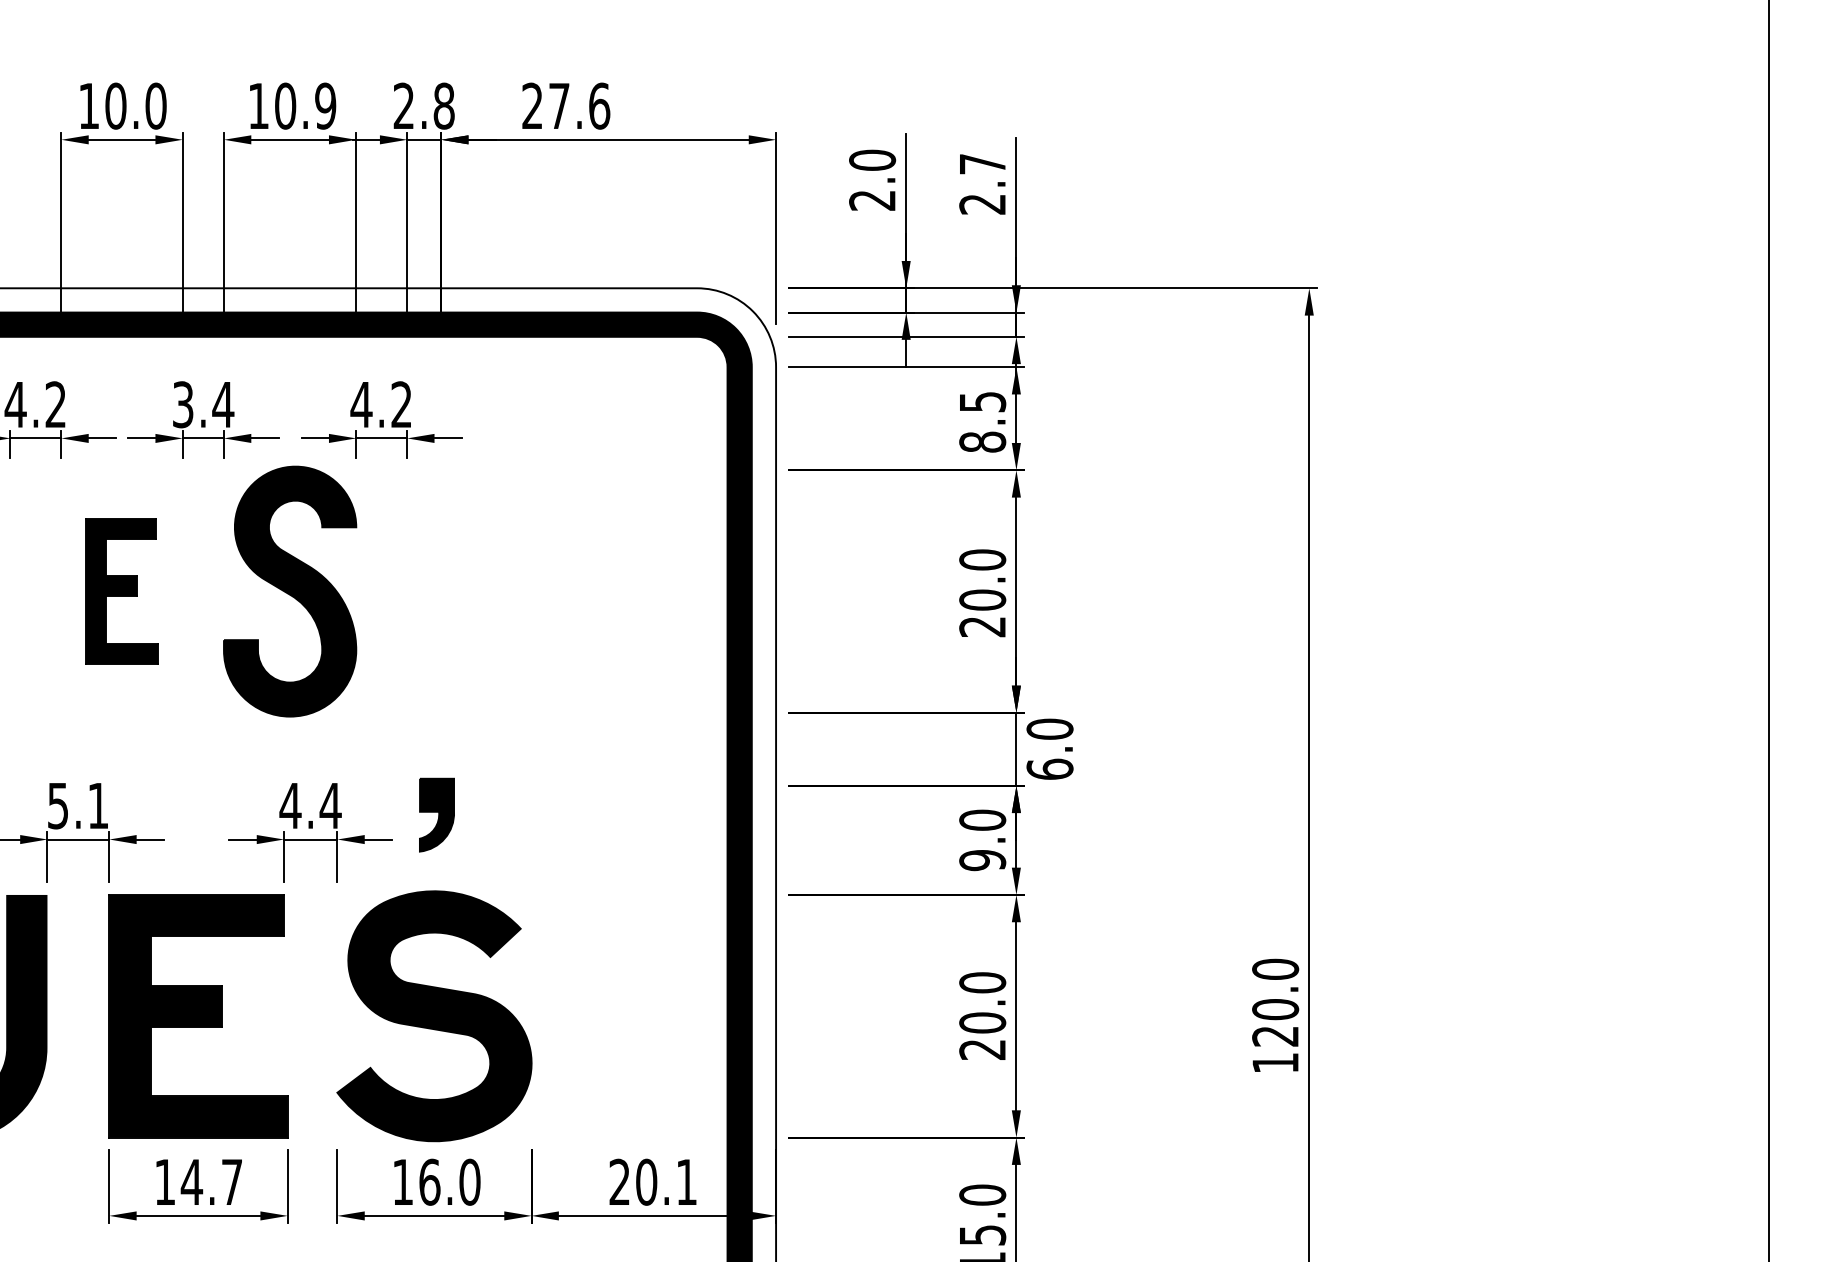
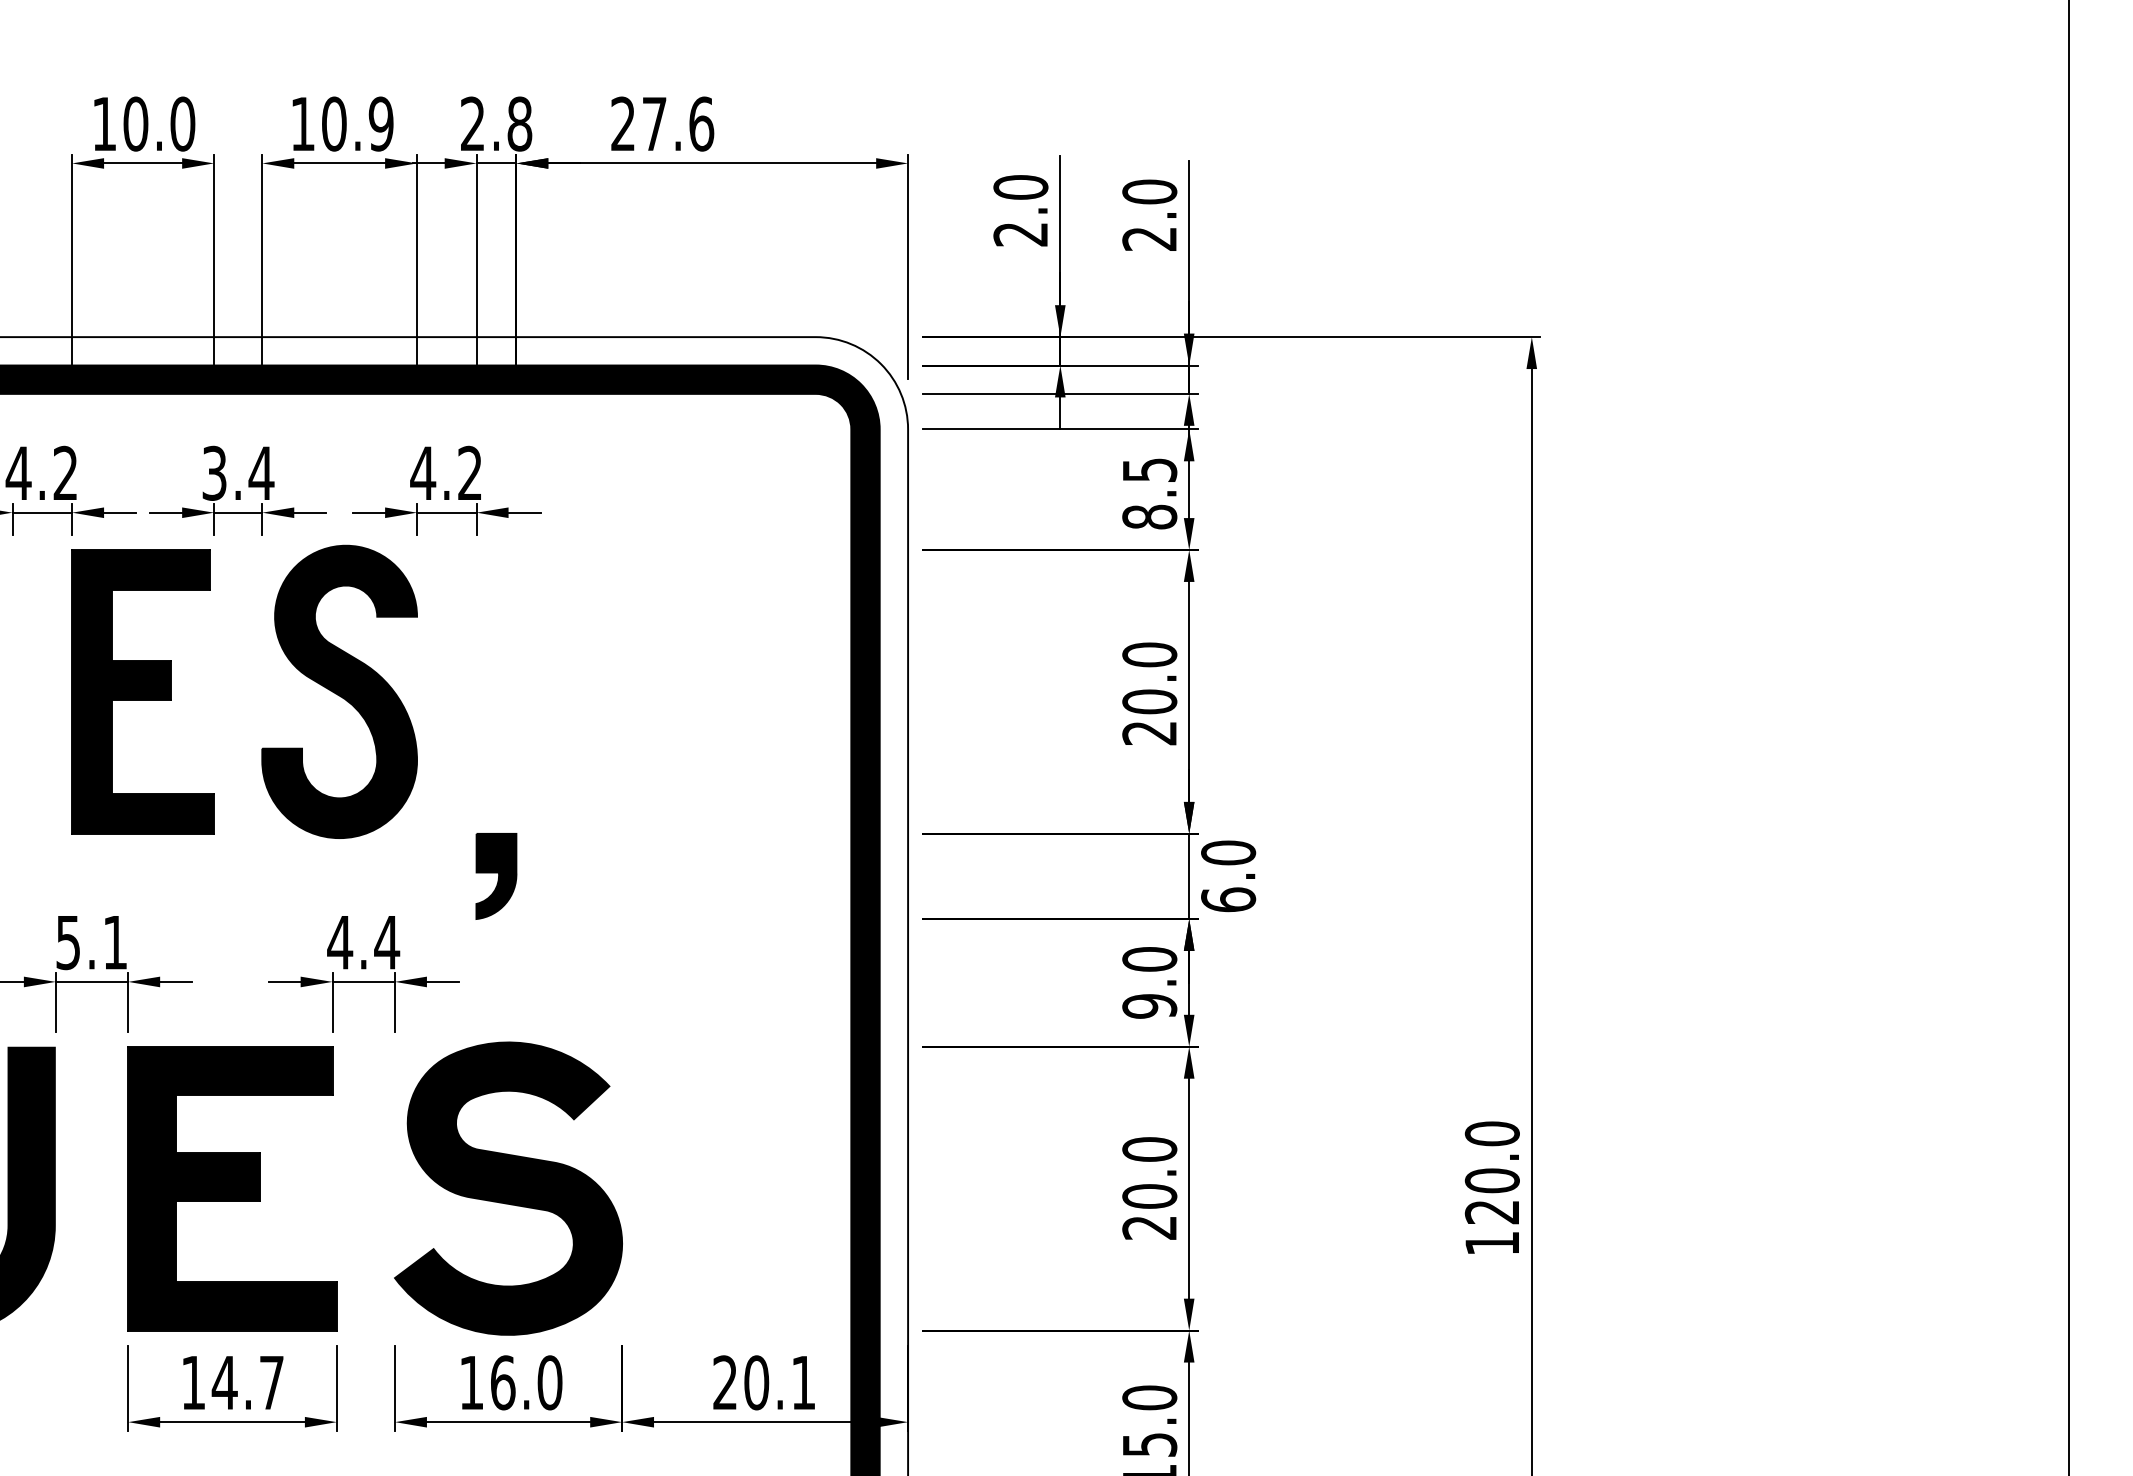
text: (982, 163) -> (1149, 191), 2.7 -> 2.0
part: (121, 591) -> (142, 691), size x1.67
part: (437, 815) -> (496, 876), moved

